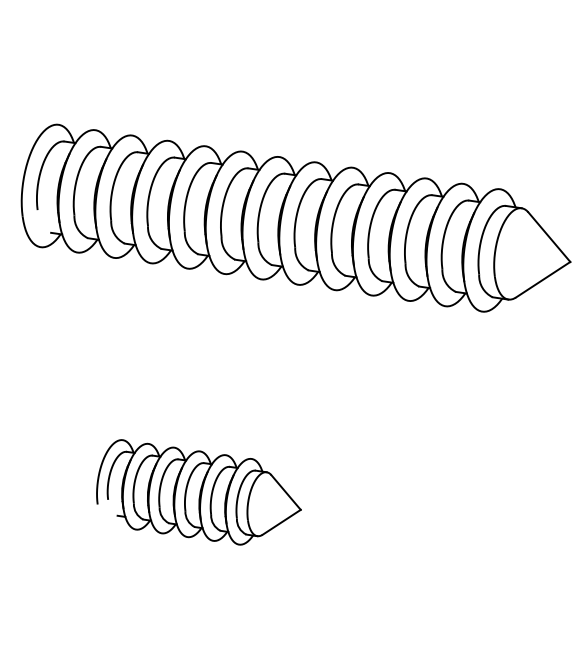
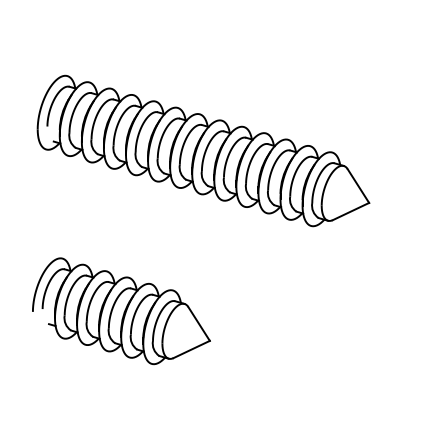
part: (197, 490) -> (121, 311), size x1.43

